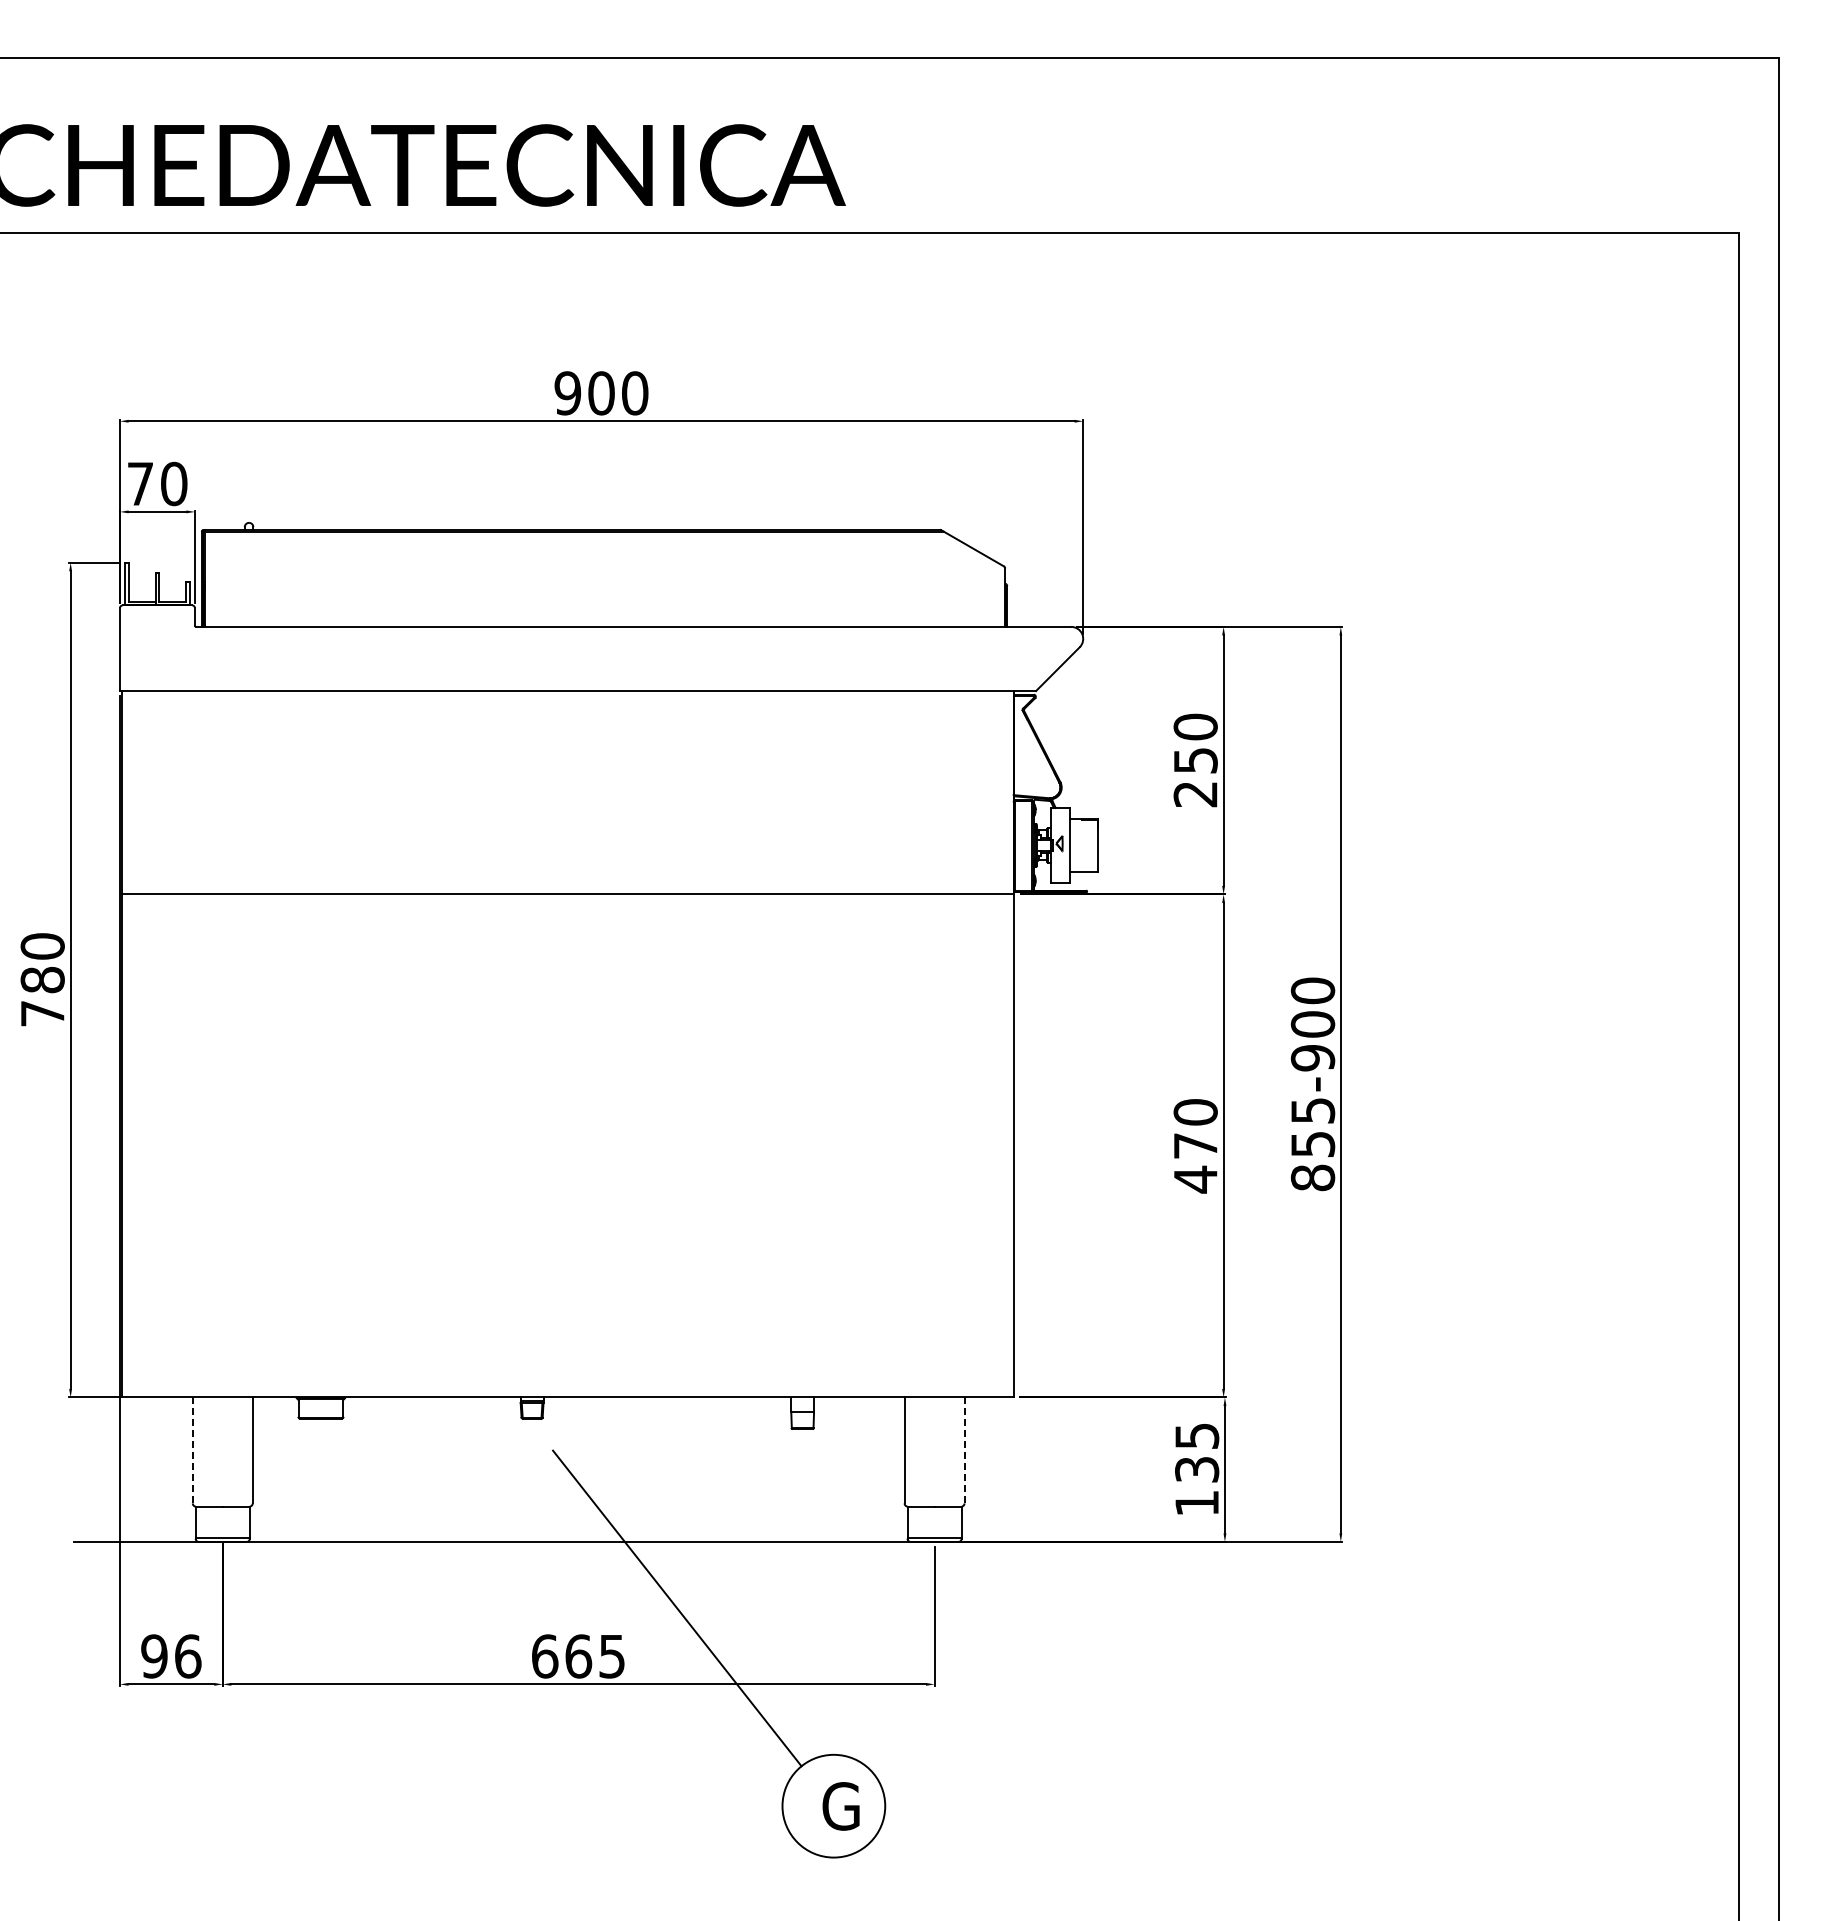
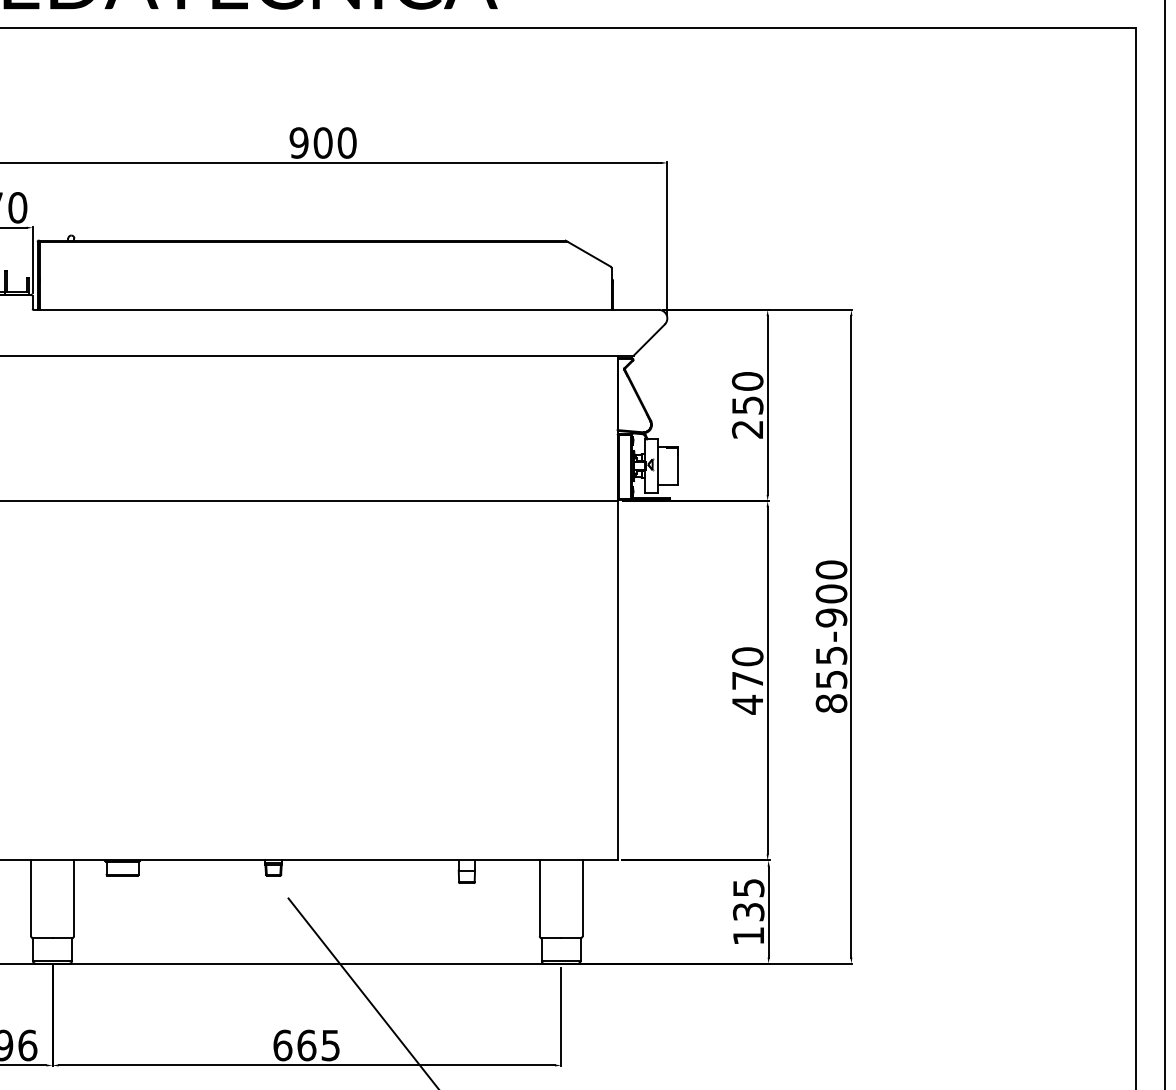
line: (192, 1450) -> (30, 898), dashed -> solid
line: (964, 1450) -> (582, 898), dashed -> solid

